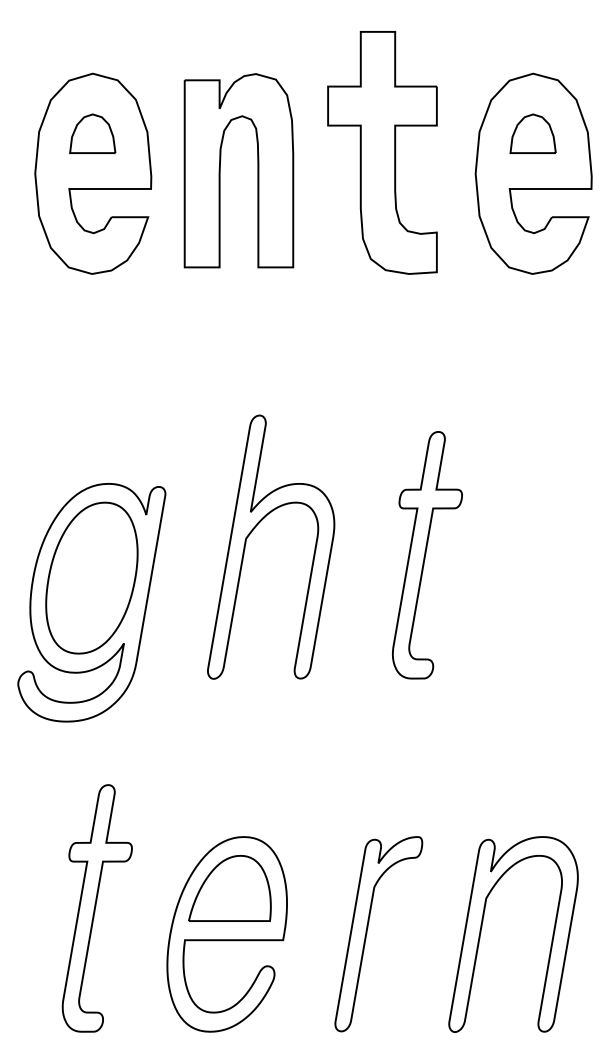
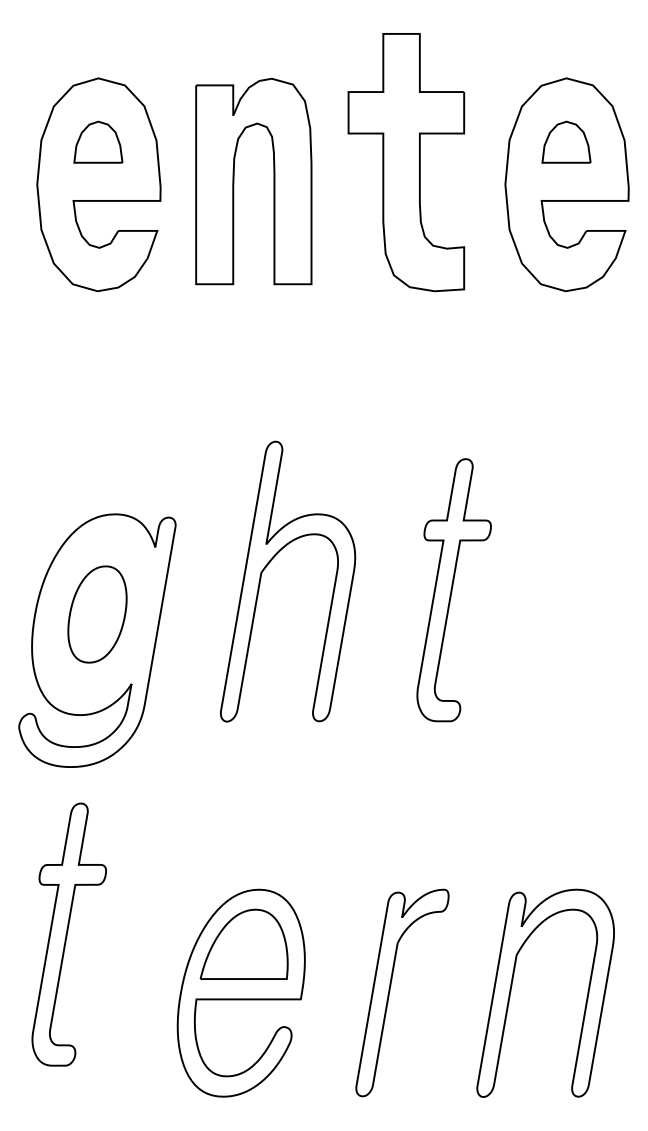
part: (91, 578) -> (97, 614), size x0.6
part: (96, 908) -> (68, 934), moved

